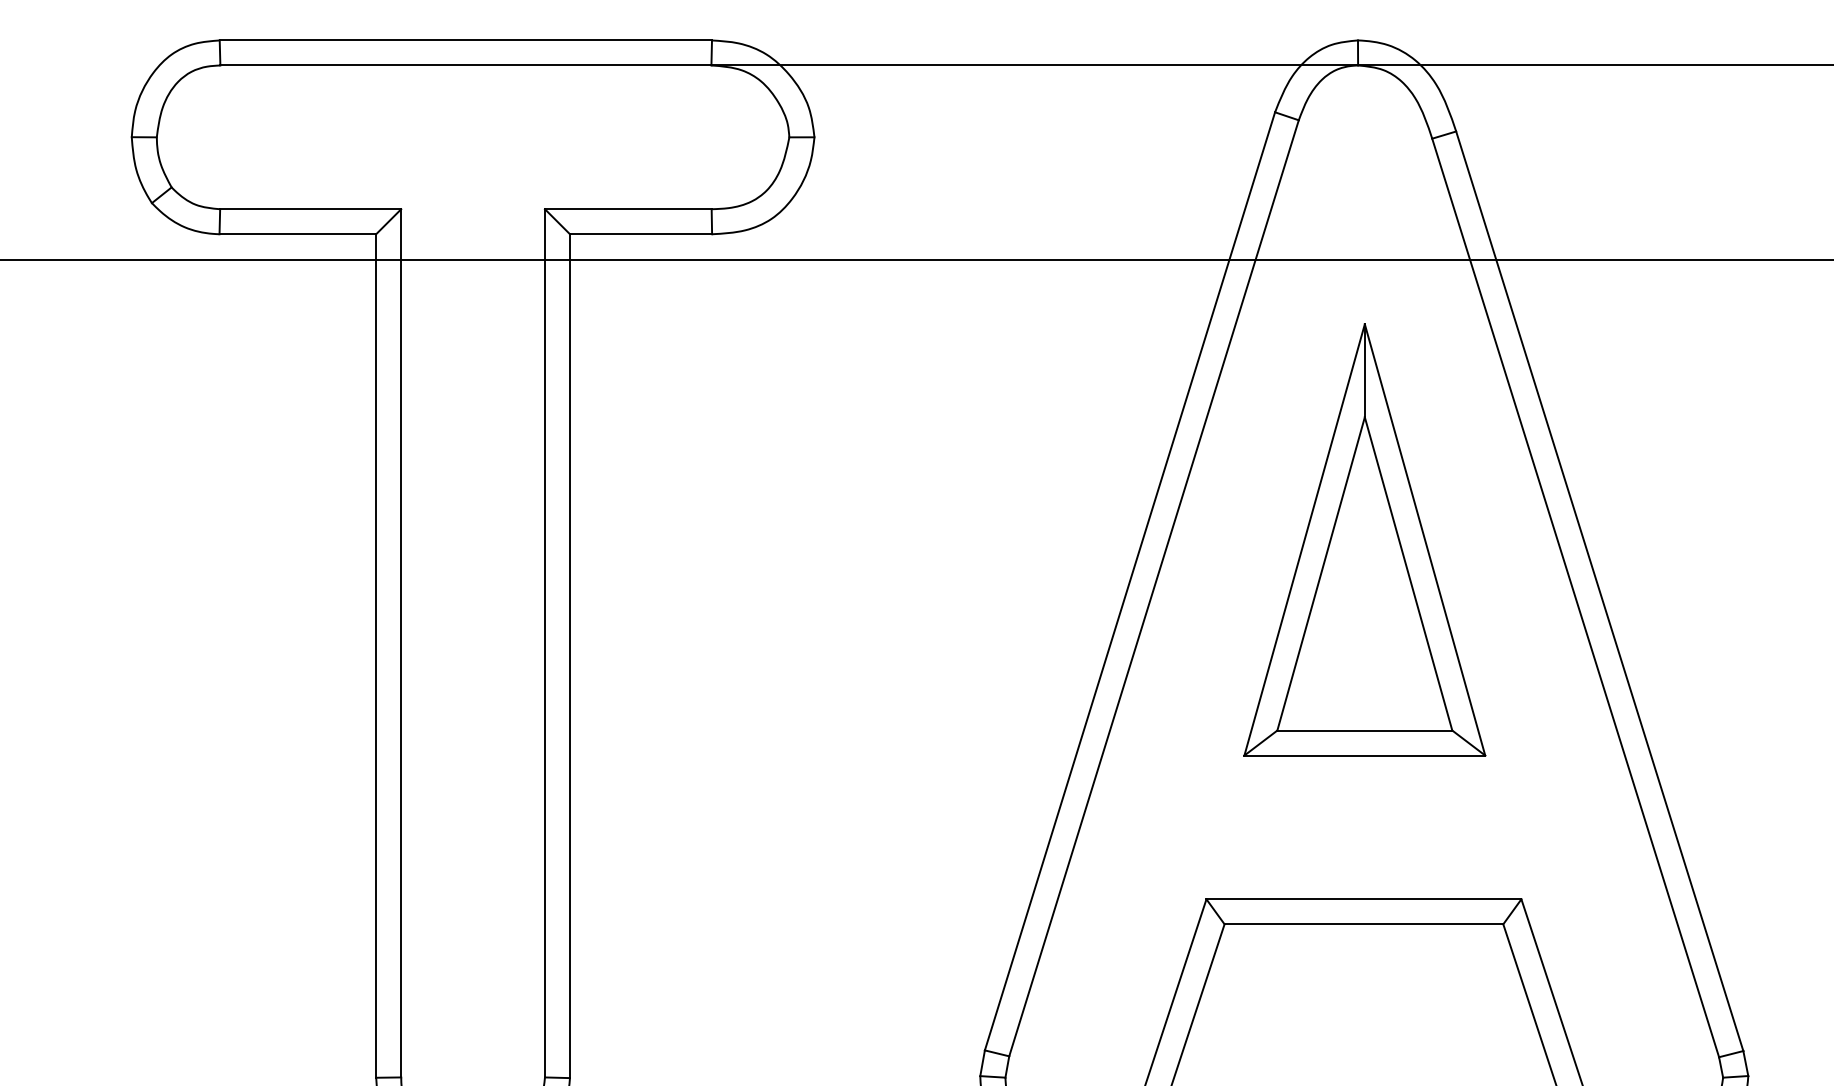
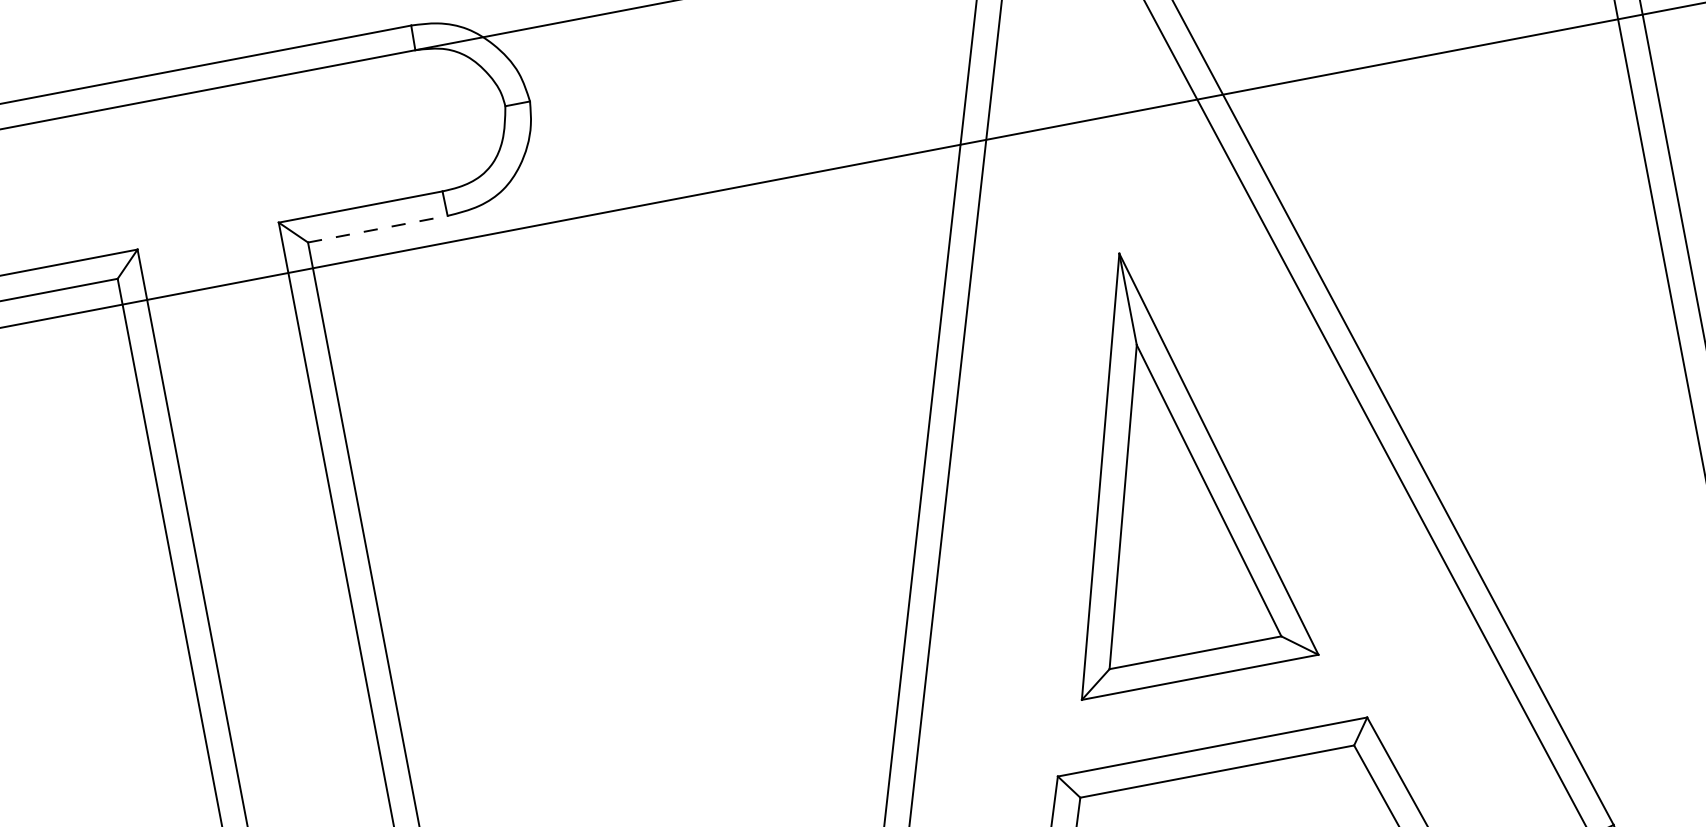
line: (641, 234) -> (378, 229), solid -> dashed
part: (1364, 539) -> (1159, 465), moved

